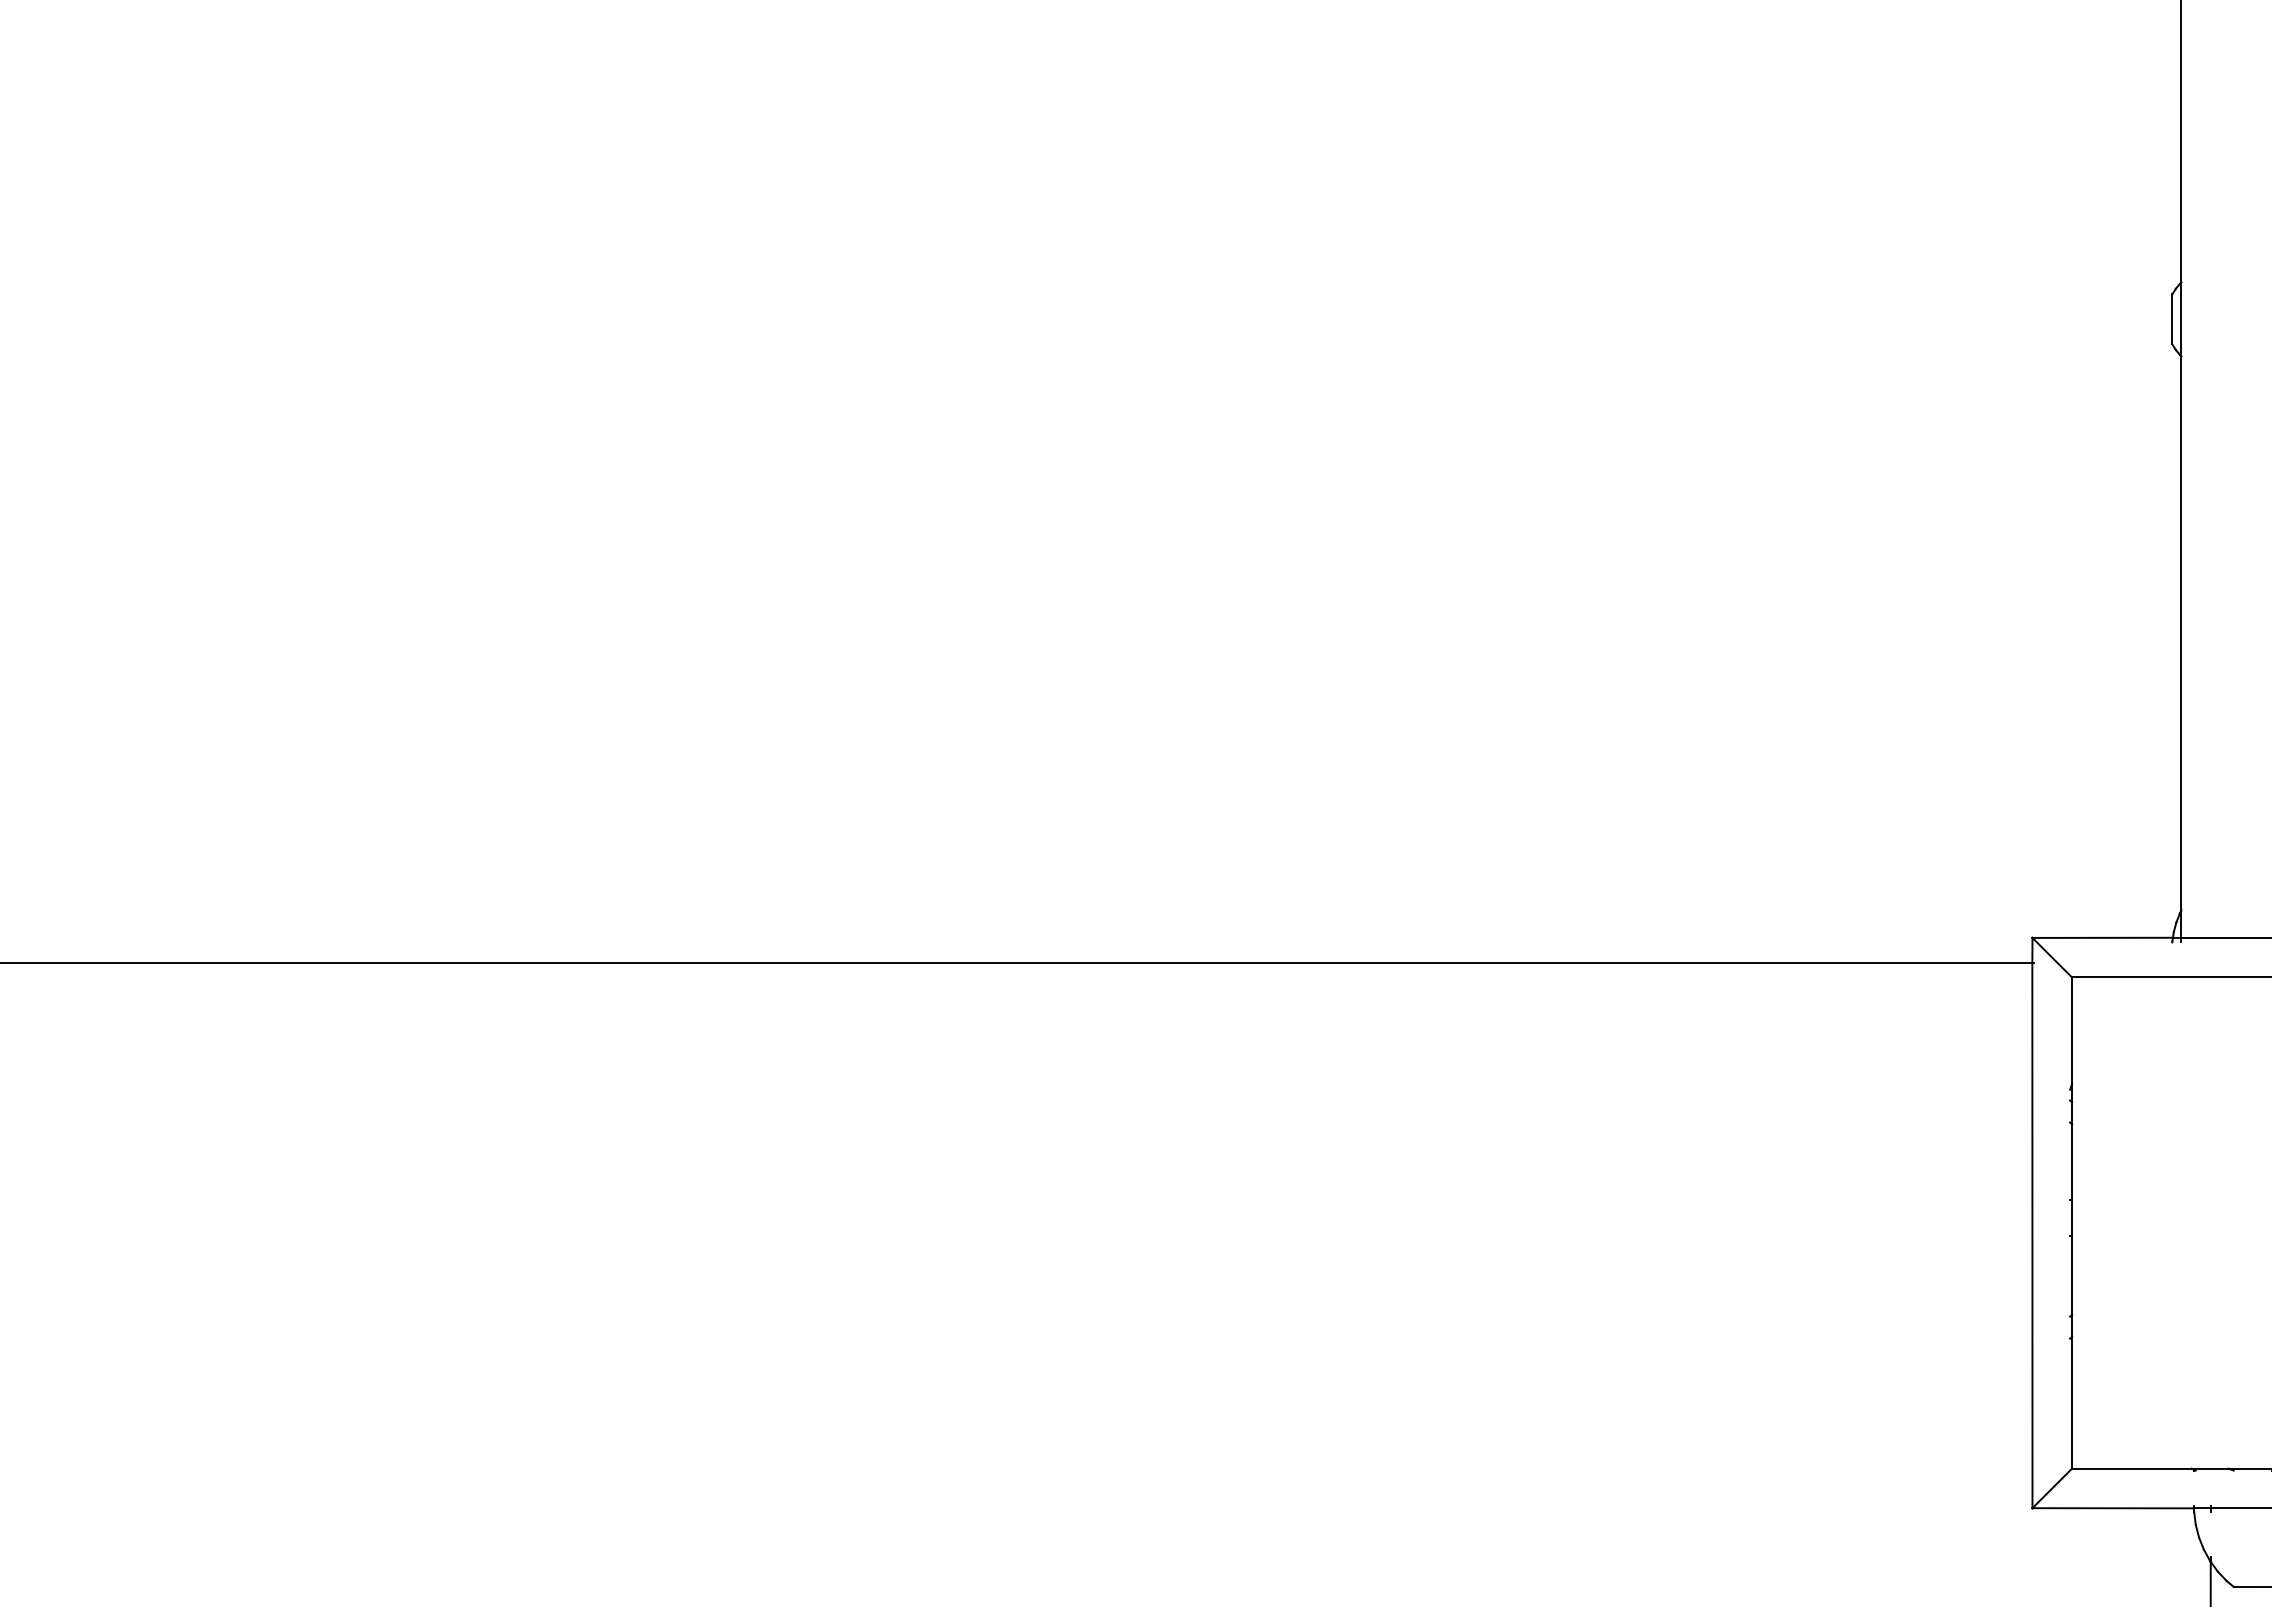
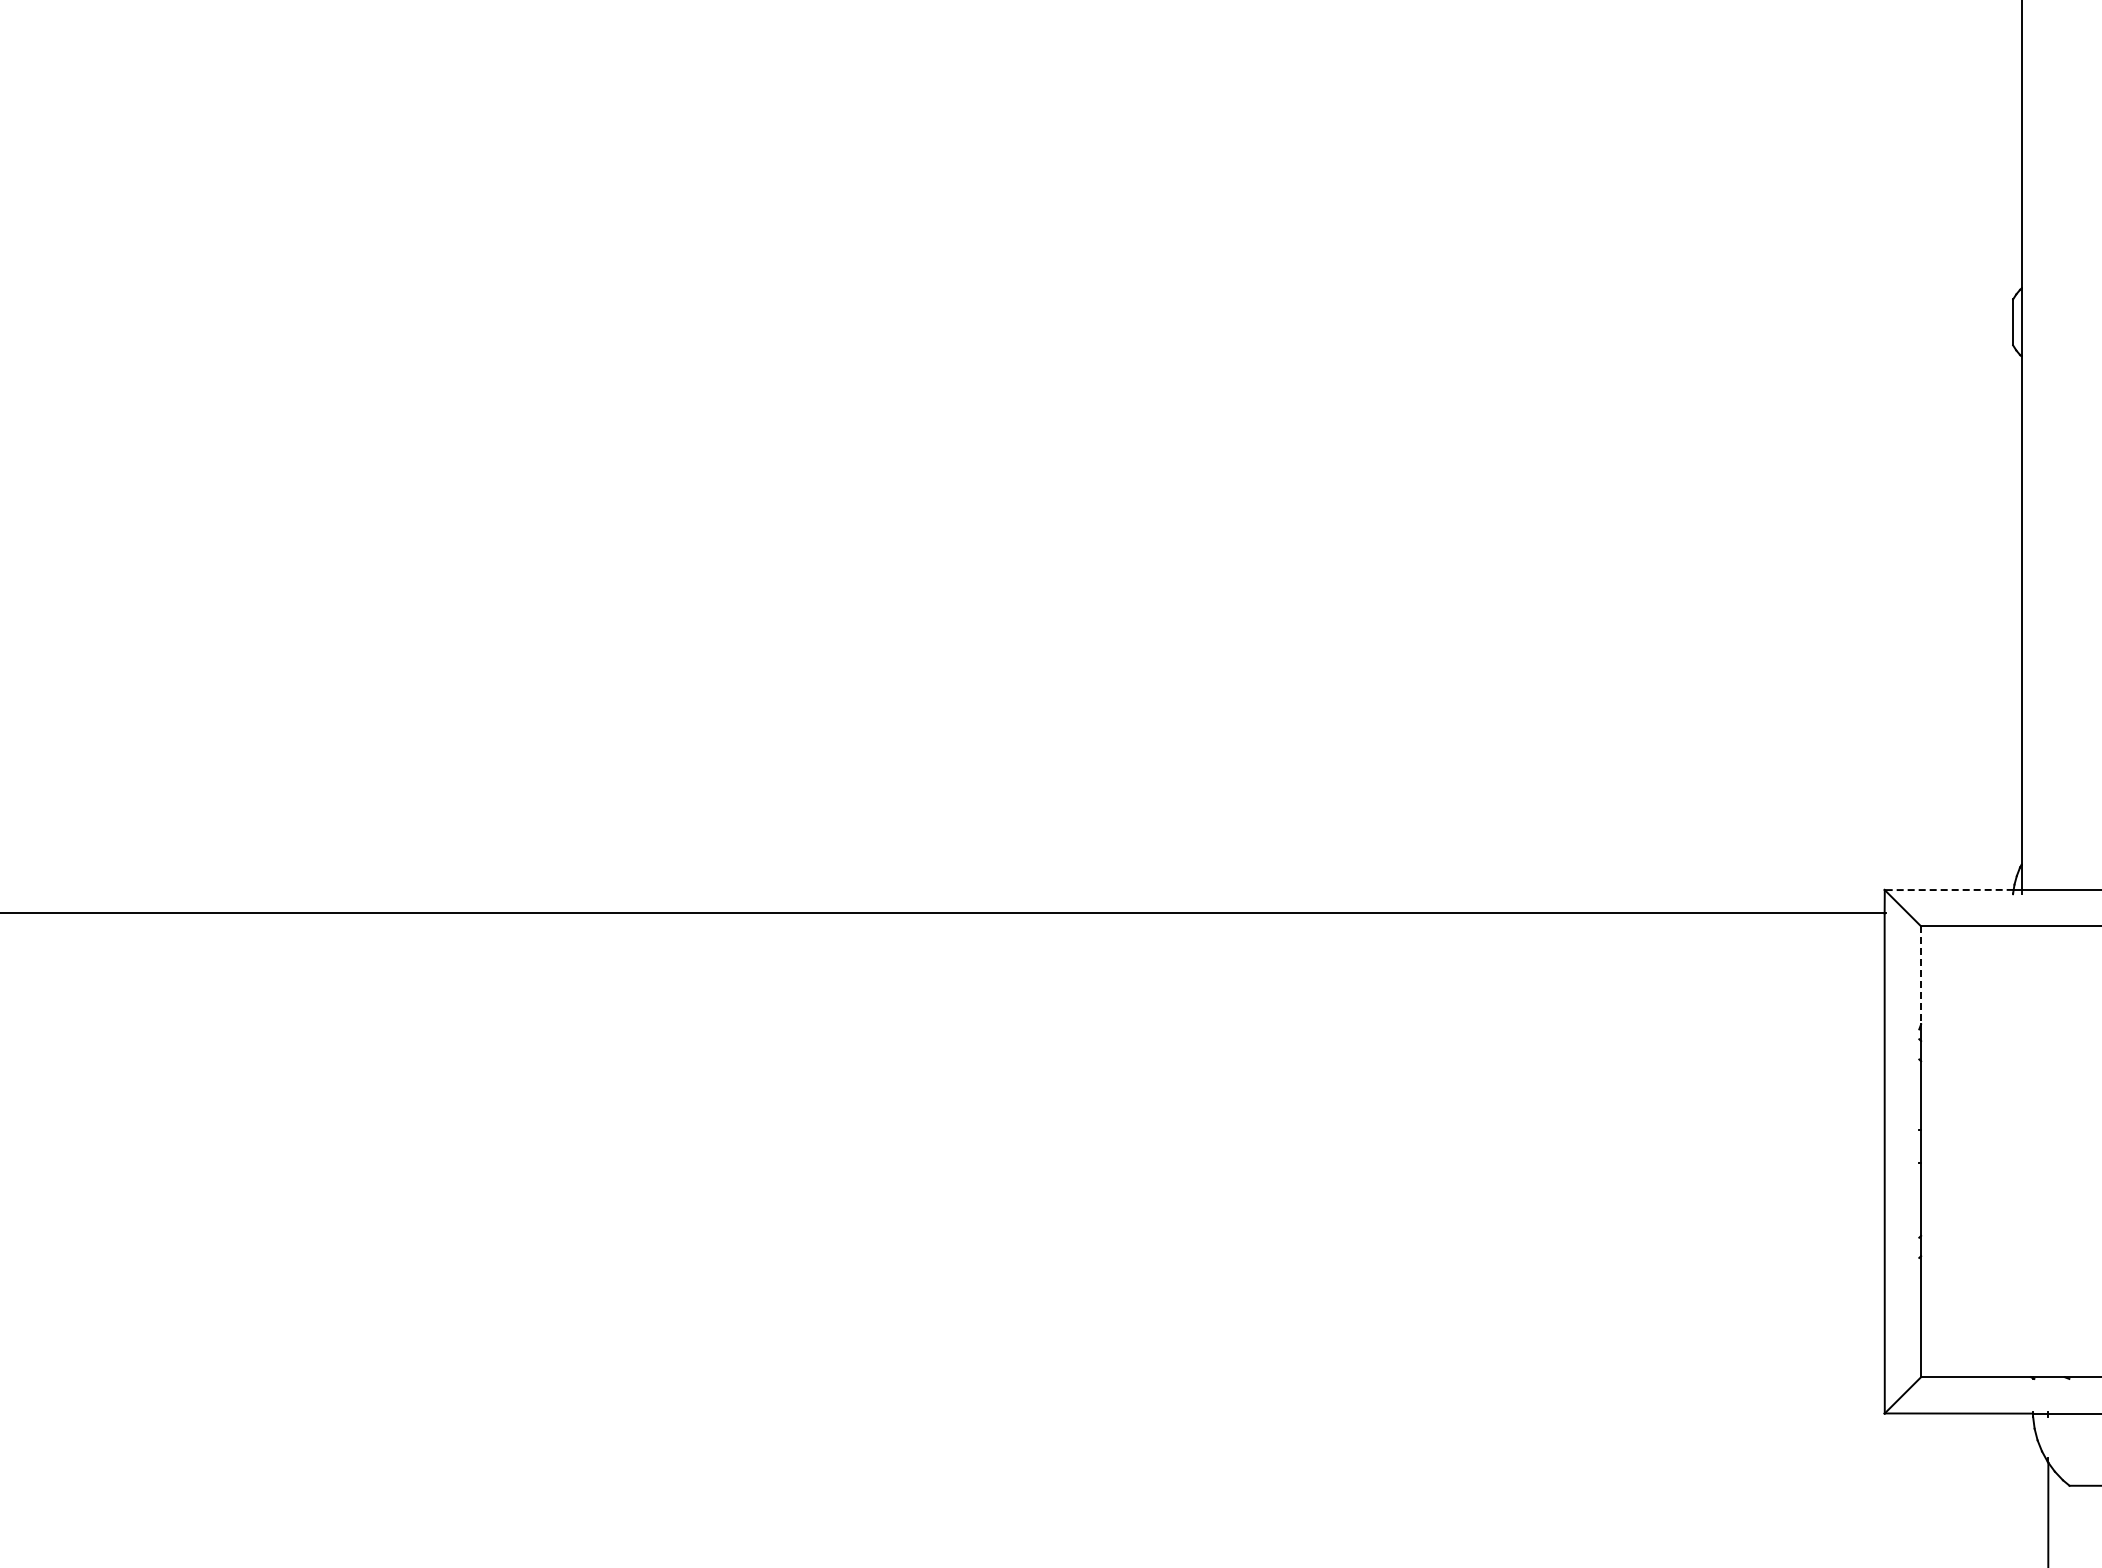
line: (2101, 938) -> (1948, 890), solid -> dashed
line: (2072, 1030) -> (1921, 975), solid -> dashed

